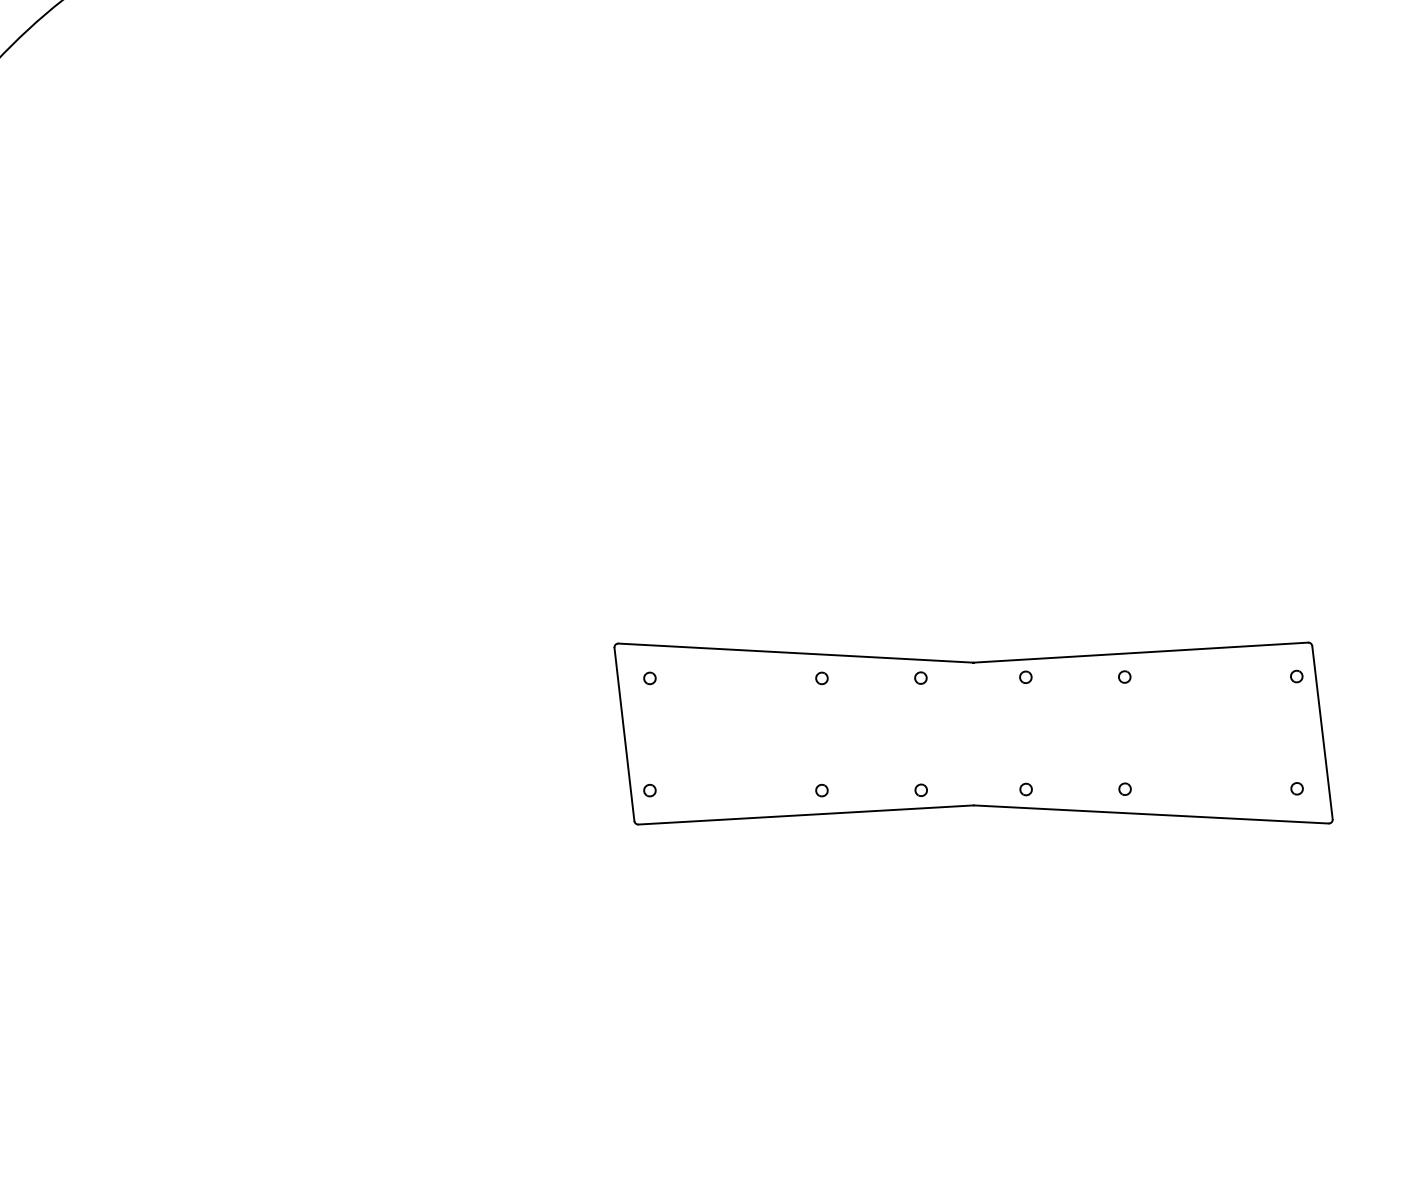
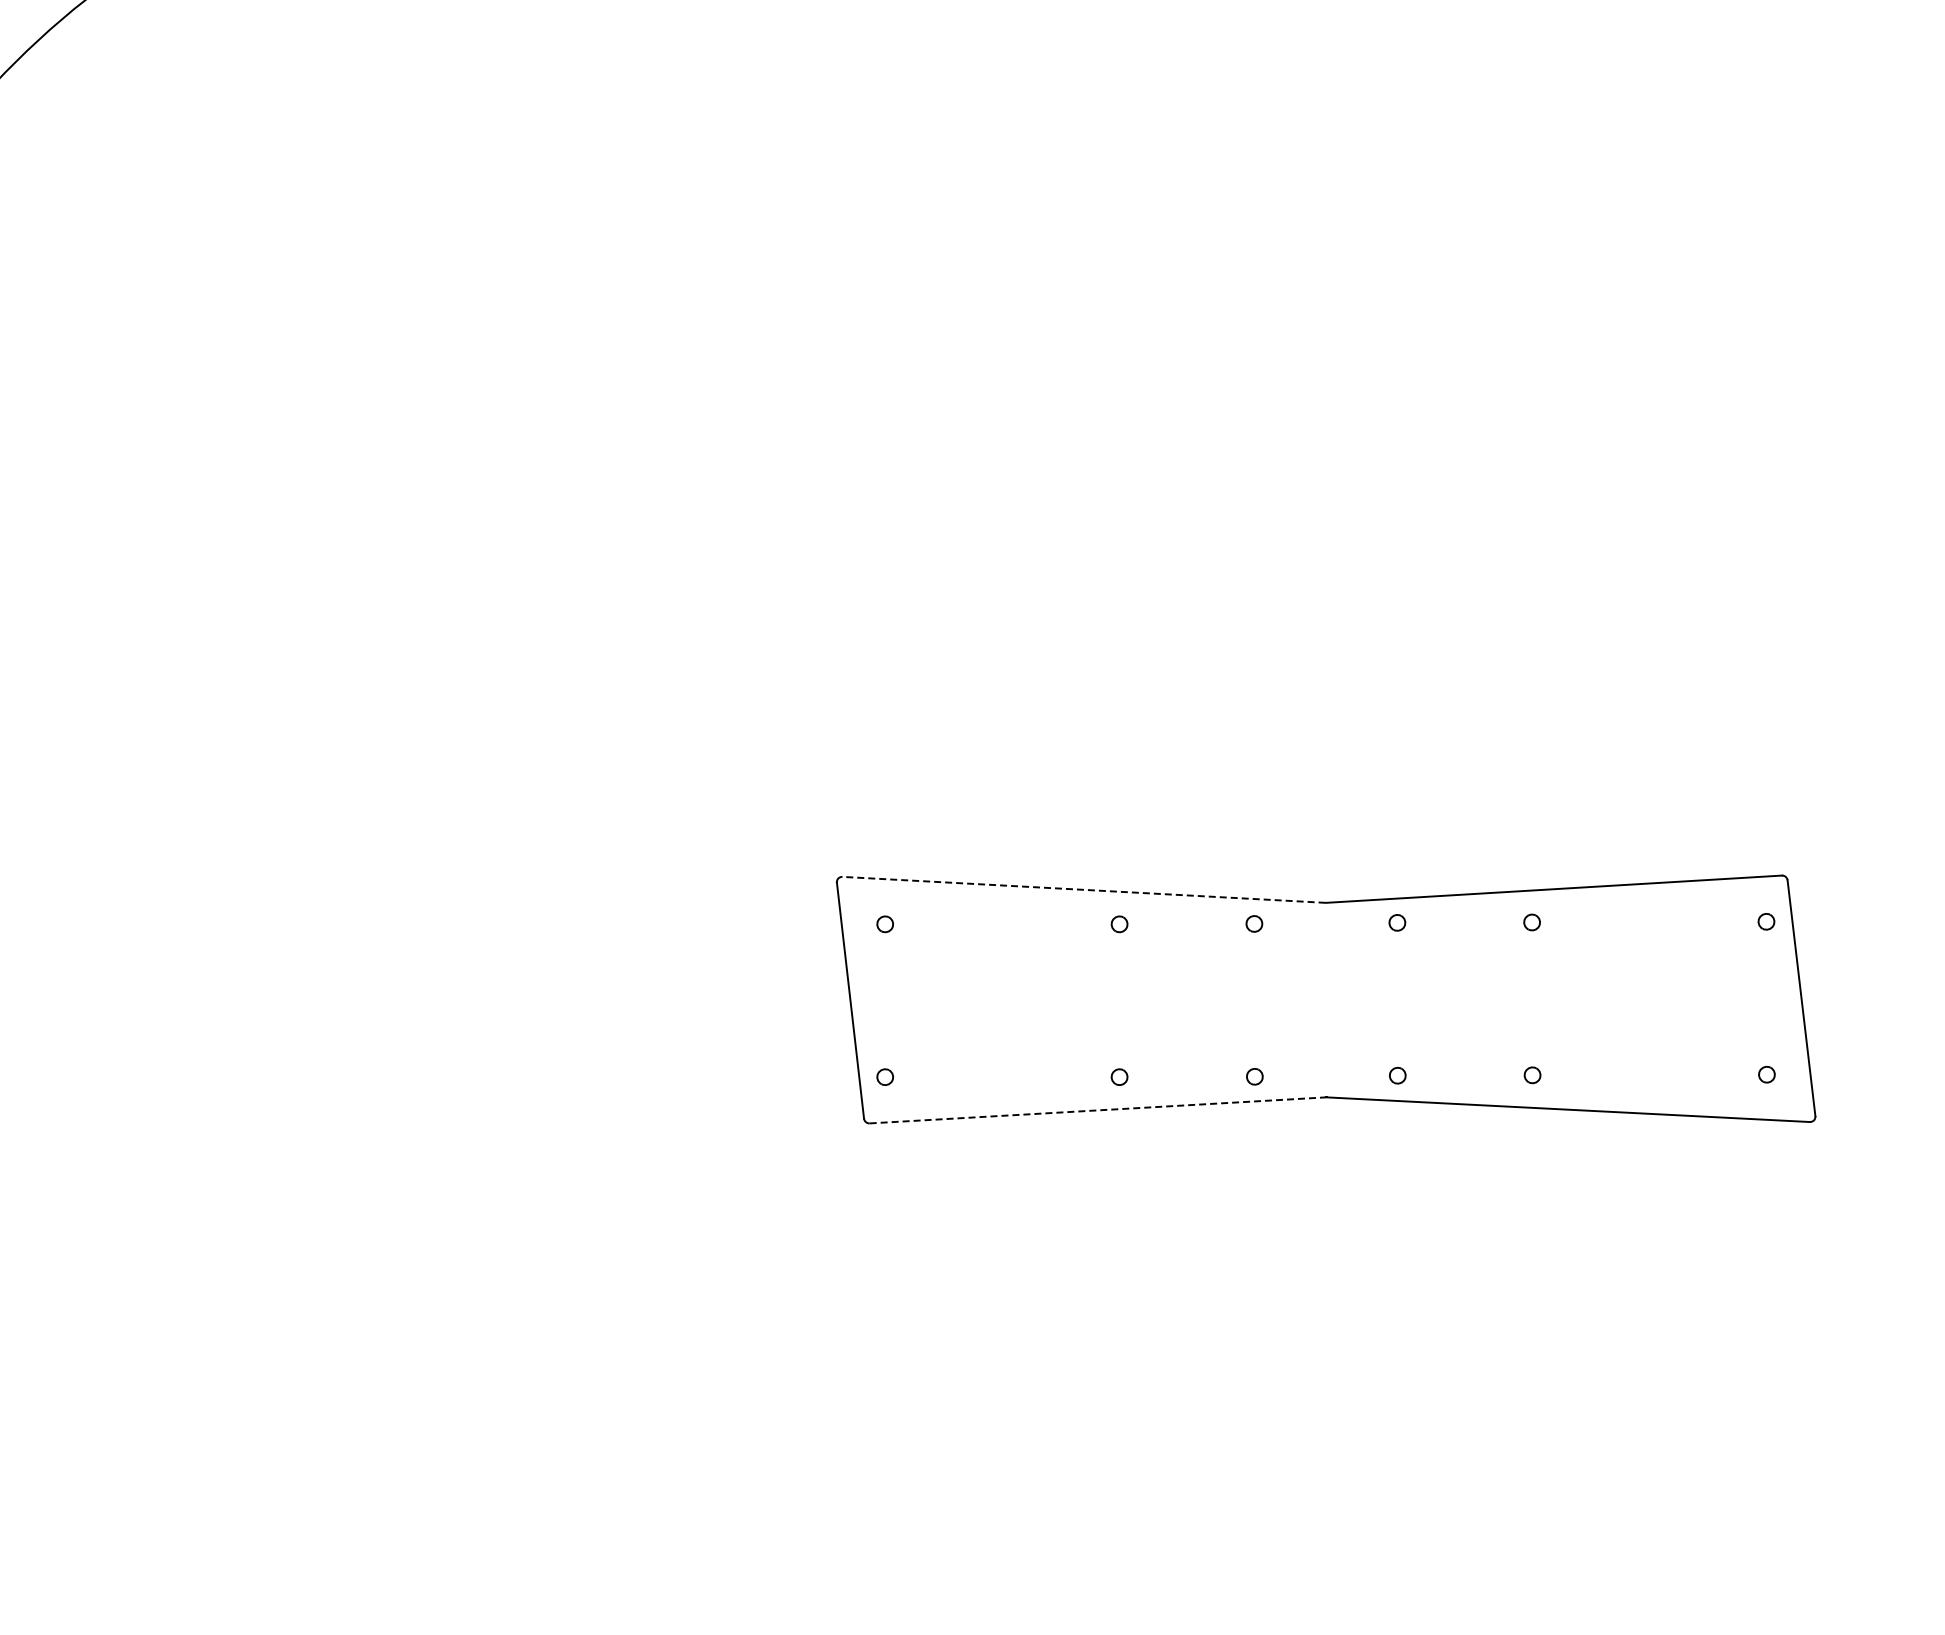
line: (796, 652) -> (1084, 889), solid -> dashed
line: (805, 815) -> (1097, 1110), solid -> dashed

